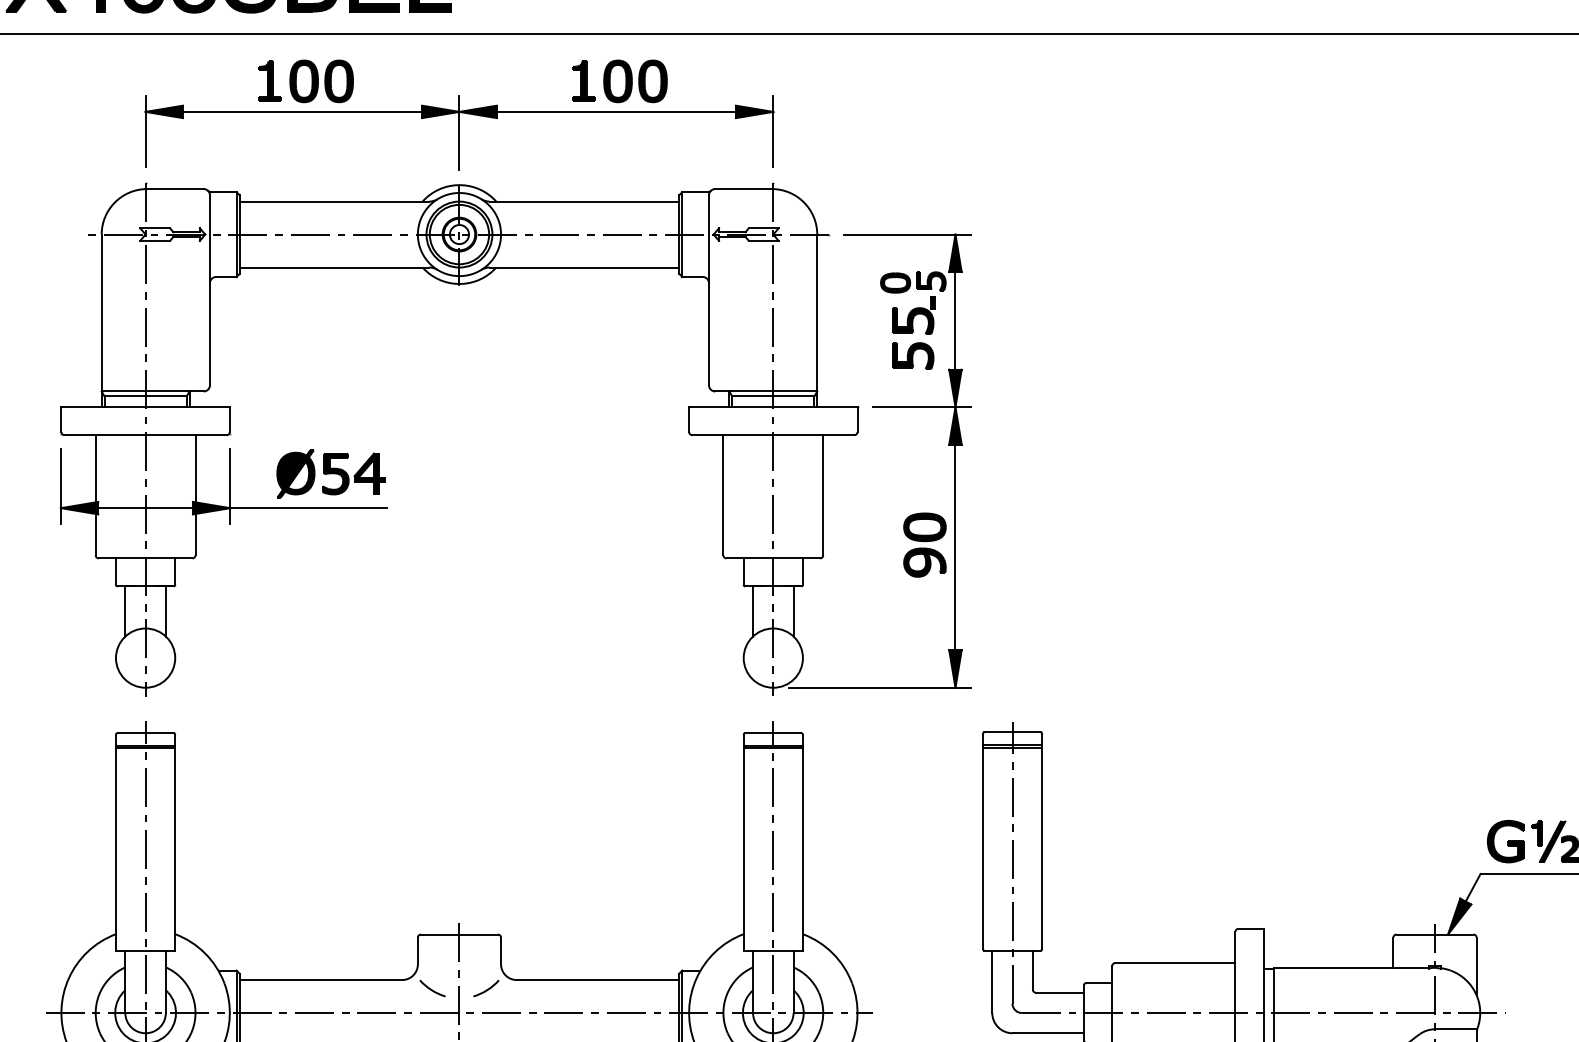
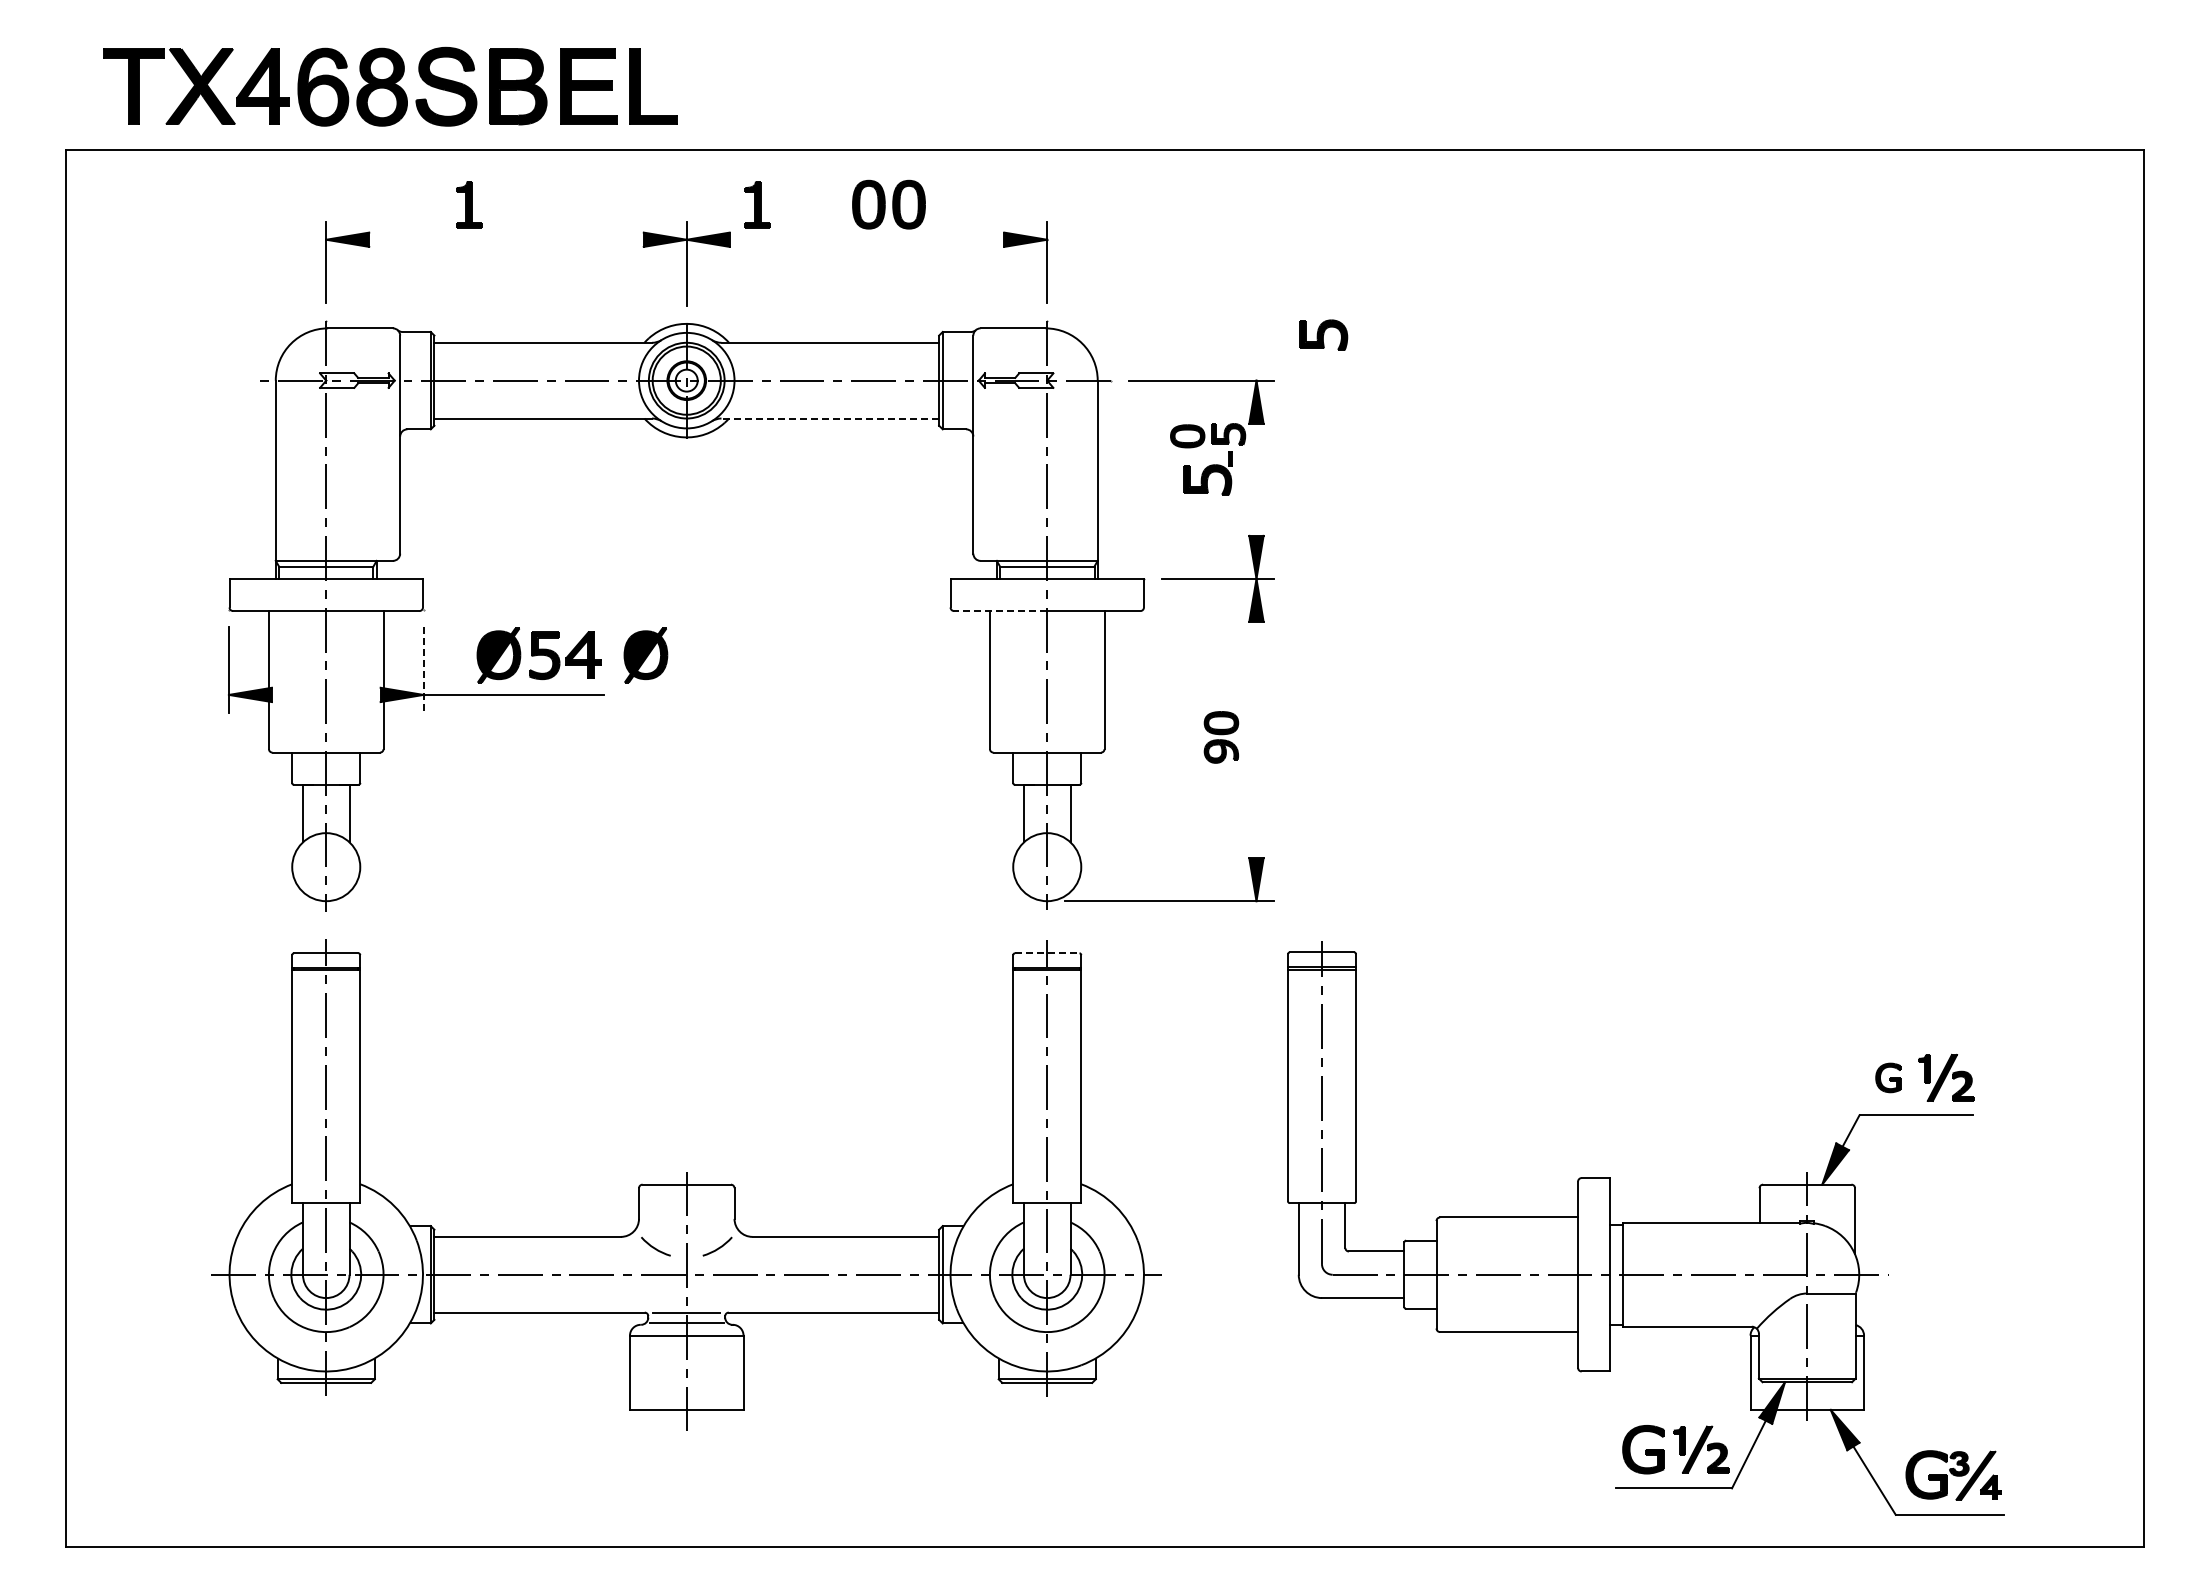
part: (321, 81) -> (528, 204), removed
part: (583, 81) -> (757, 204), moved
line: (302, 111) -> (506, 239), removed
line: (615, 111) -> (866, 239), removed
line: (584, 267) -> (830, 418), solid -> dashed
line: (955, 320) -> (1256, 479), removed
part: (912, 355) -> (1323, 334), moved
line: (732, 435) -> (1000, 611), solid -> dashed
part: (423, 473) -> (645, 655), added
line: (230, 486) -> (423, 670), solid -> dashed
line: (144, 507) -> (325, 694), removed
part: (925, 545) -> (1221, 737), size x0.7
line: (955, 546) -> (1256, 739), removed
line: (773, 733) -> (1047, 953), solid -> dashed
part: (1505, 841) -> (1888, 1077), size x0.6

